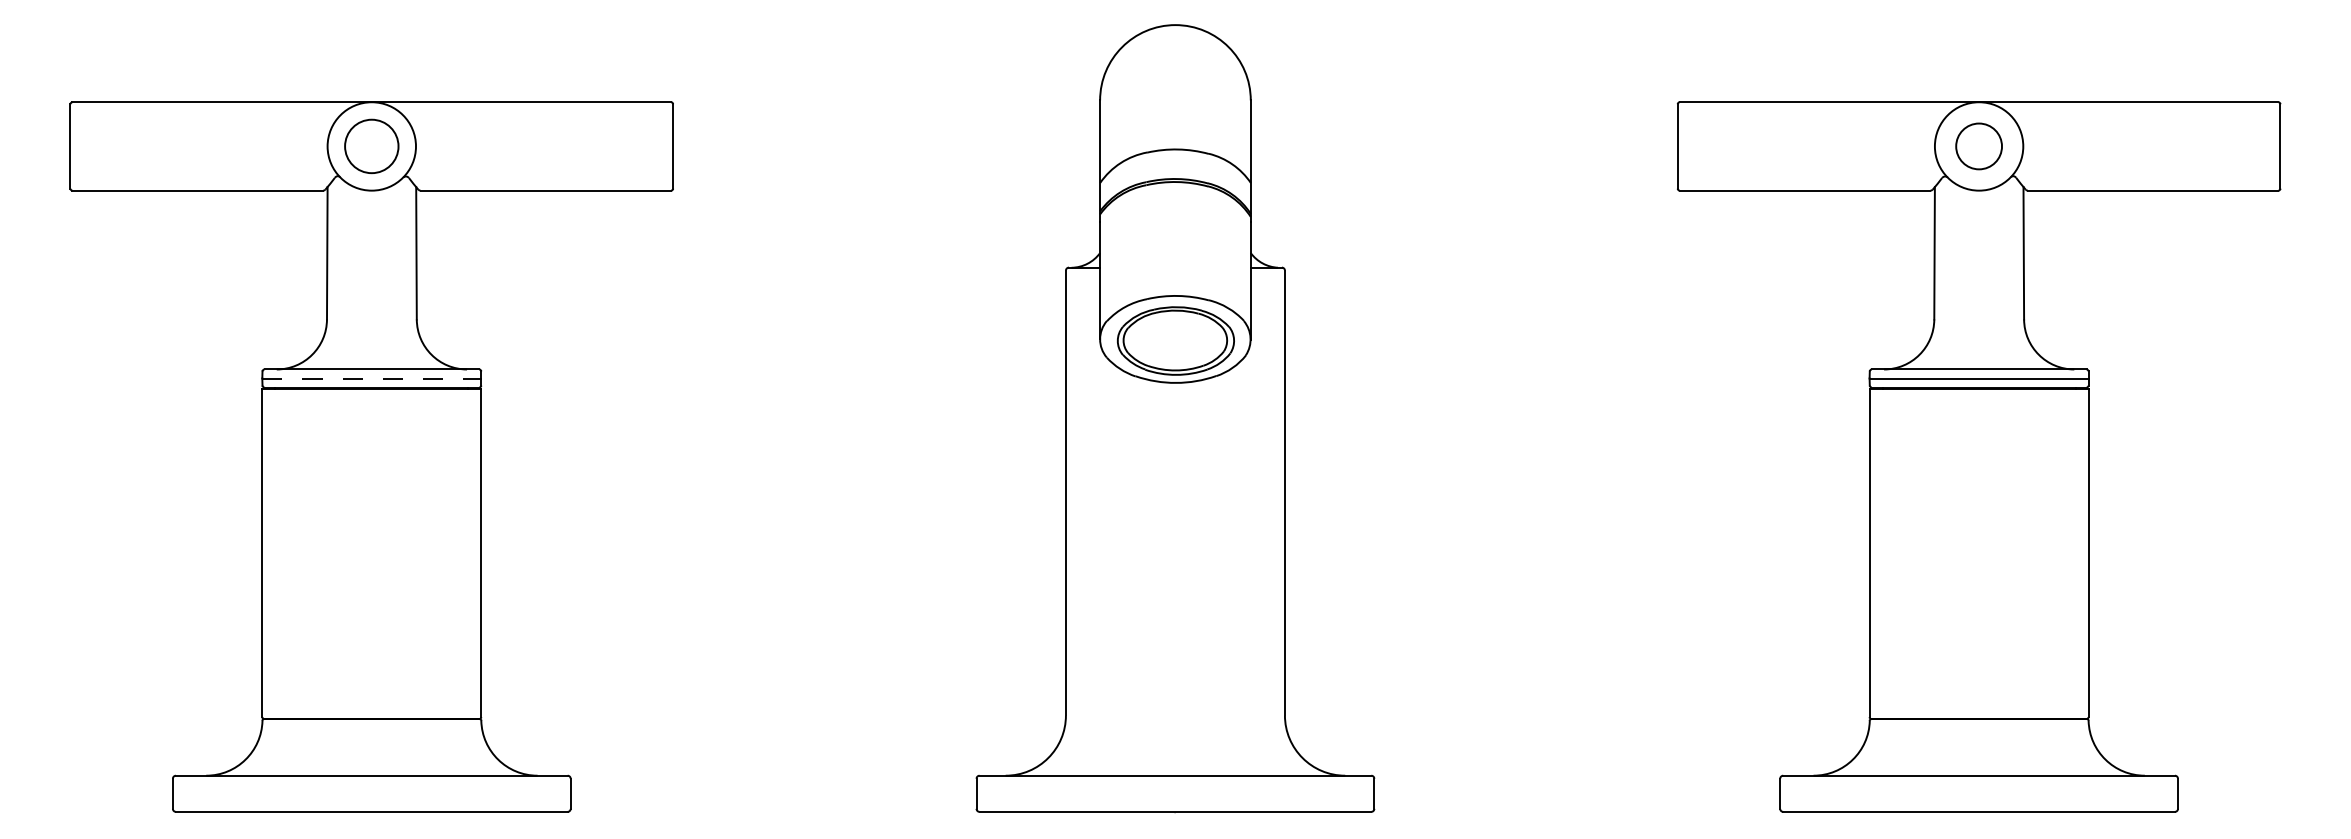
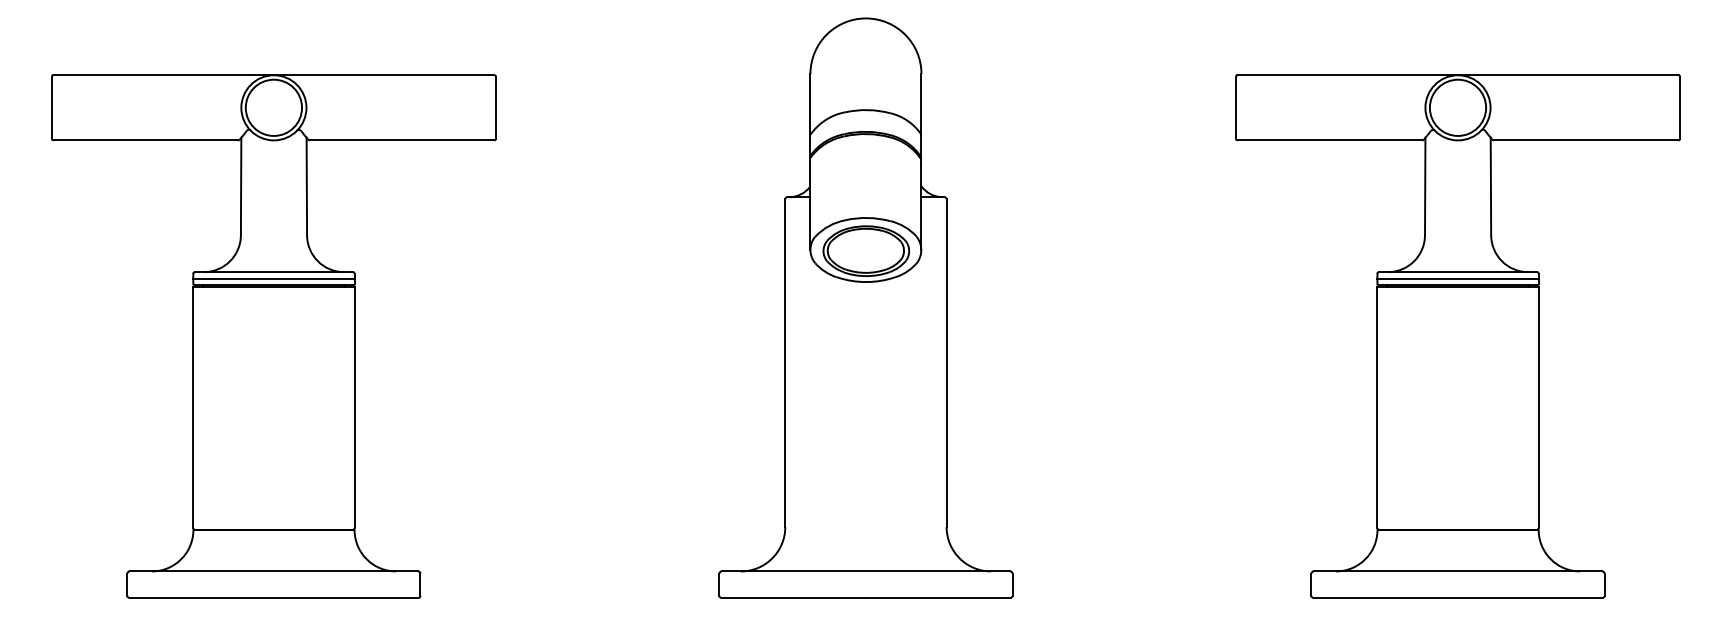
circle: (371, 146) -> (273, 107), size x1.43
circle: (1978, 146) -> (1457, 107), size x1.67
line: (372, 378) -> (274, 278), dashed -> solid

